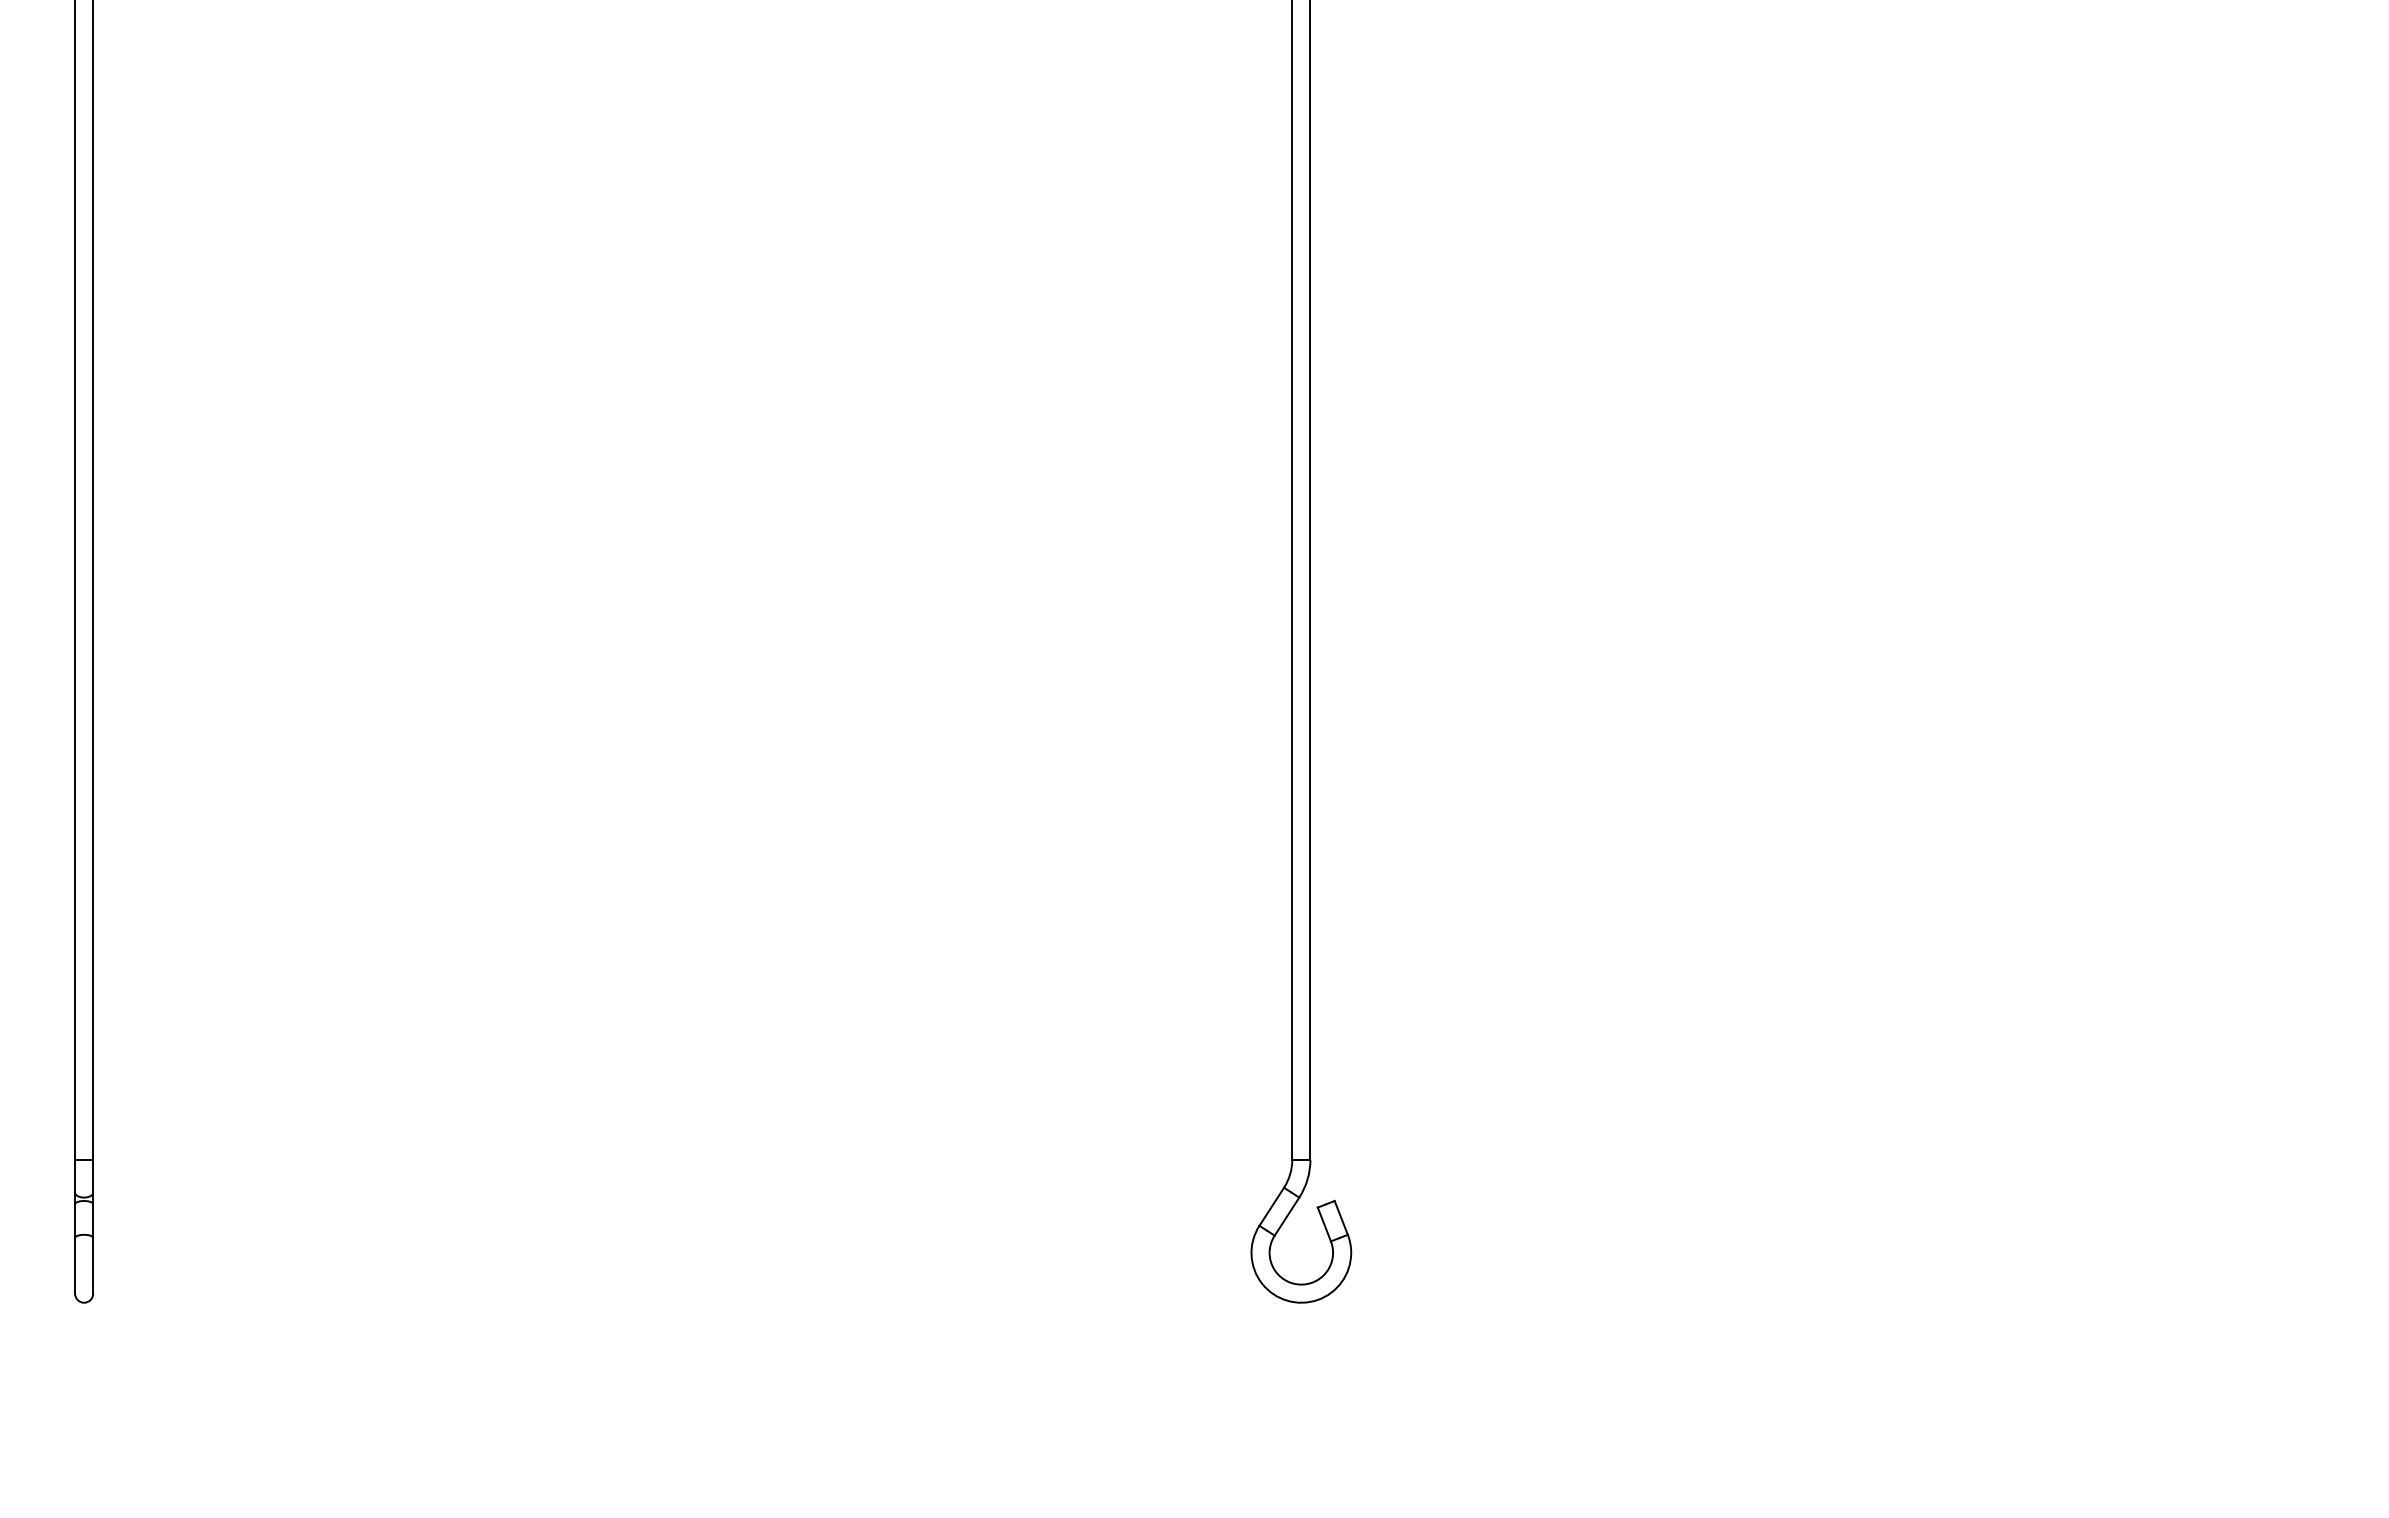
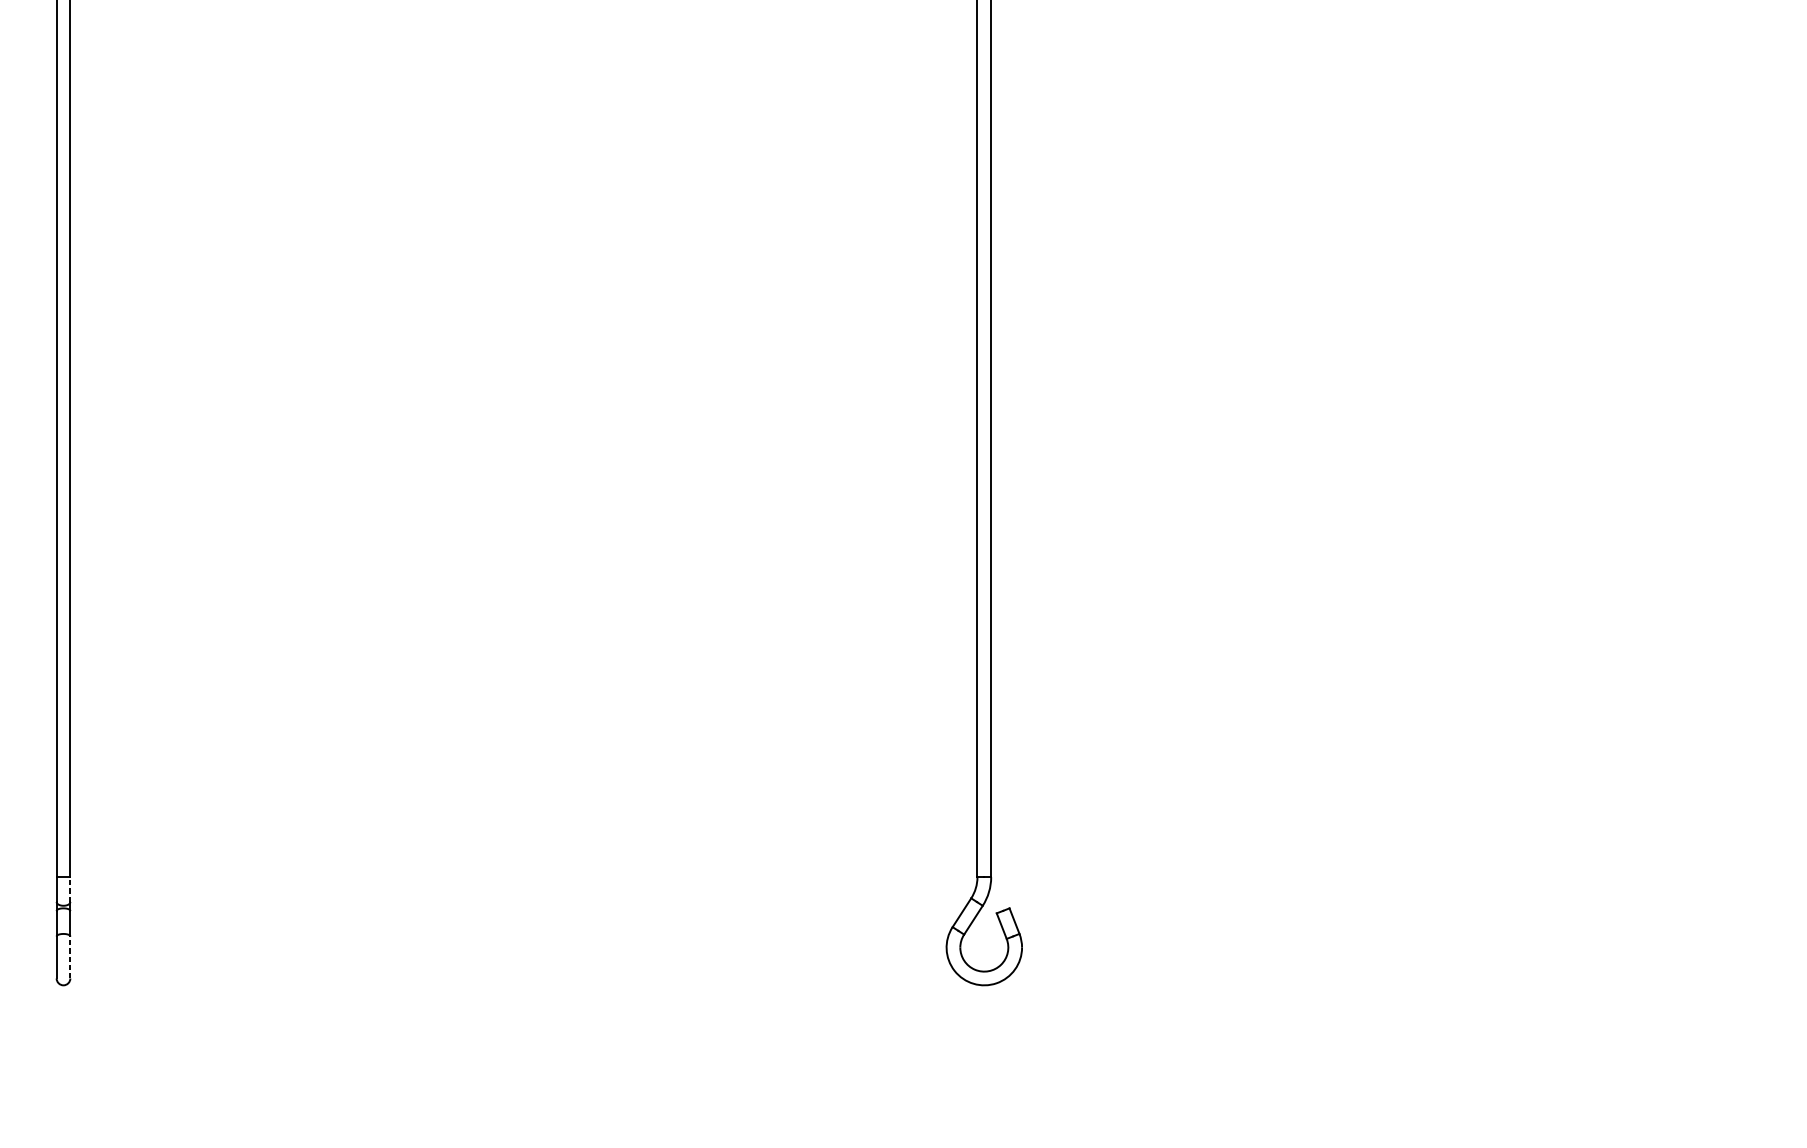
line: (93, 1175) -> (70, 889), solid -> dashed
line: (93, 1265) -> (70, 957), solid -> dashed

